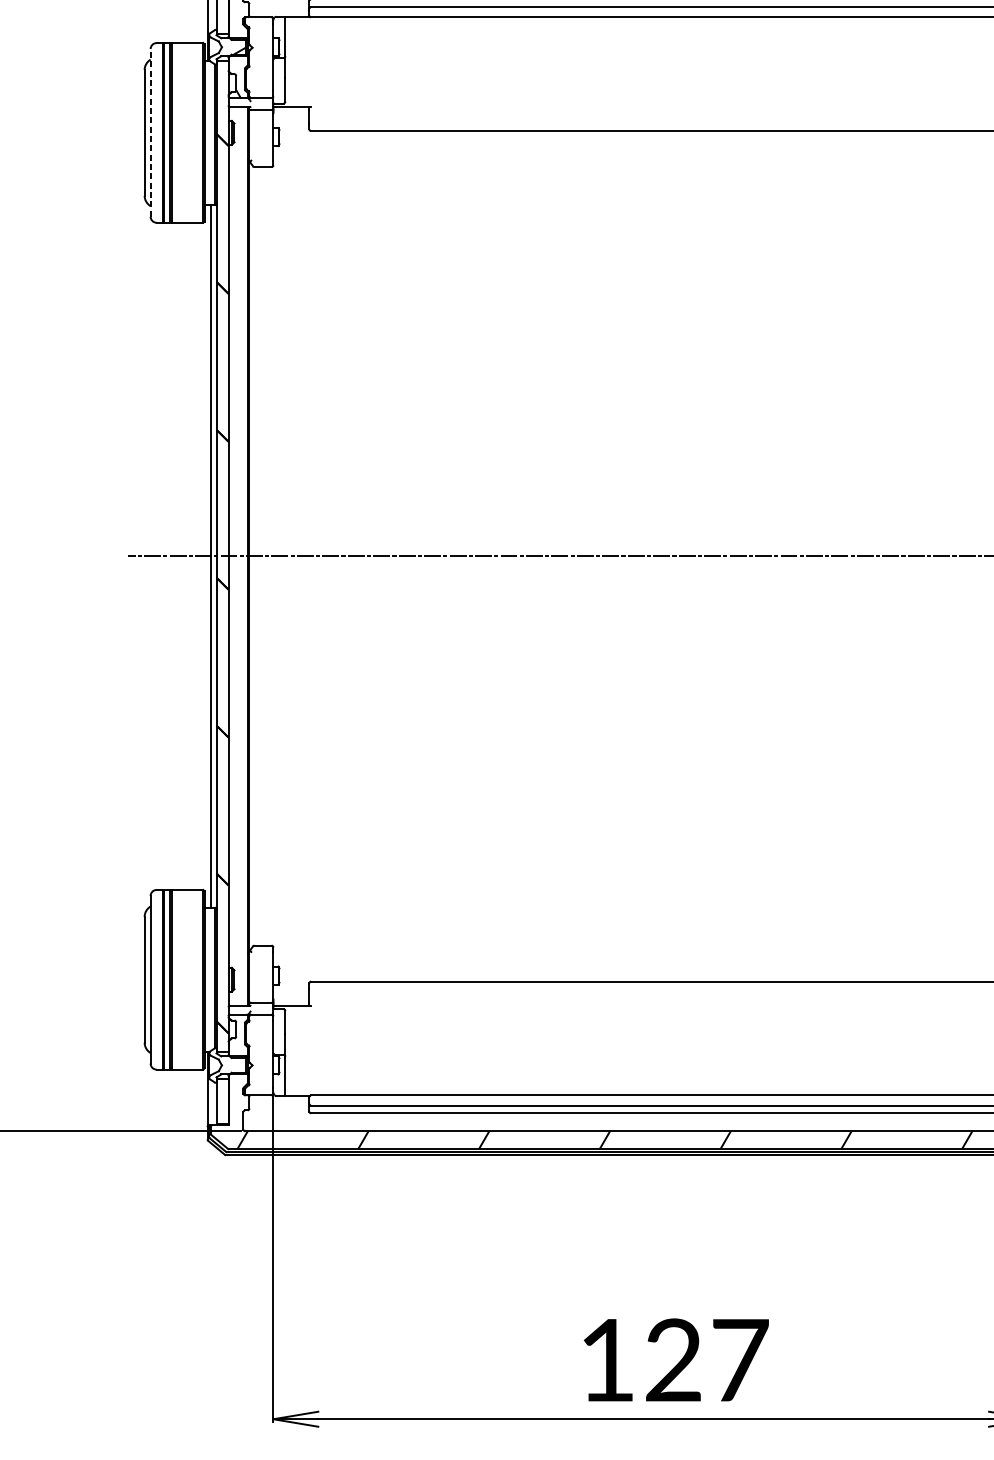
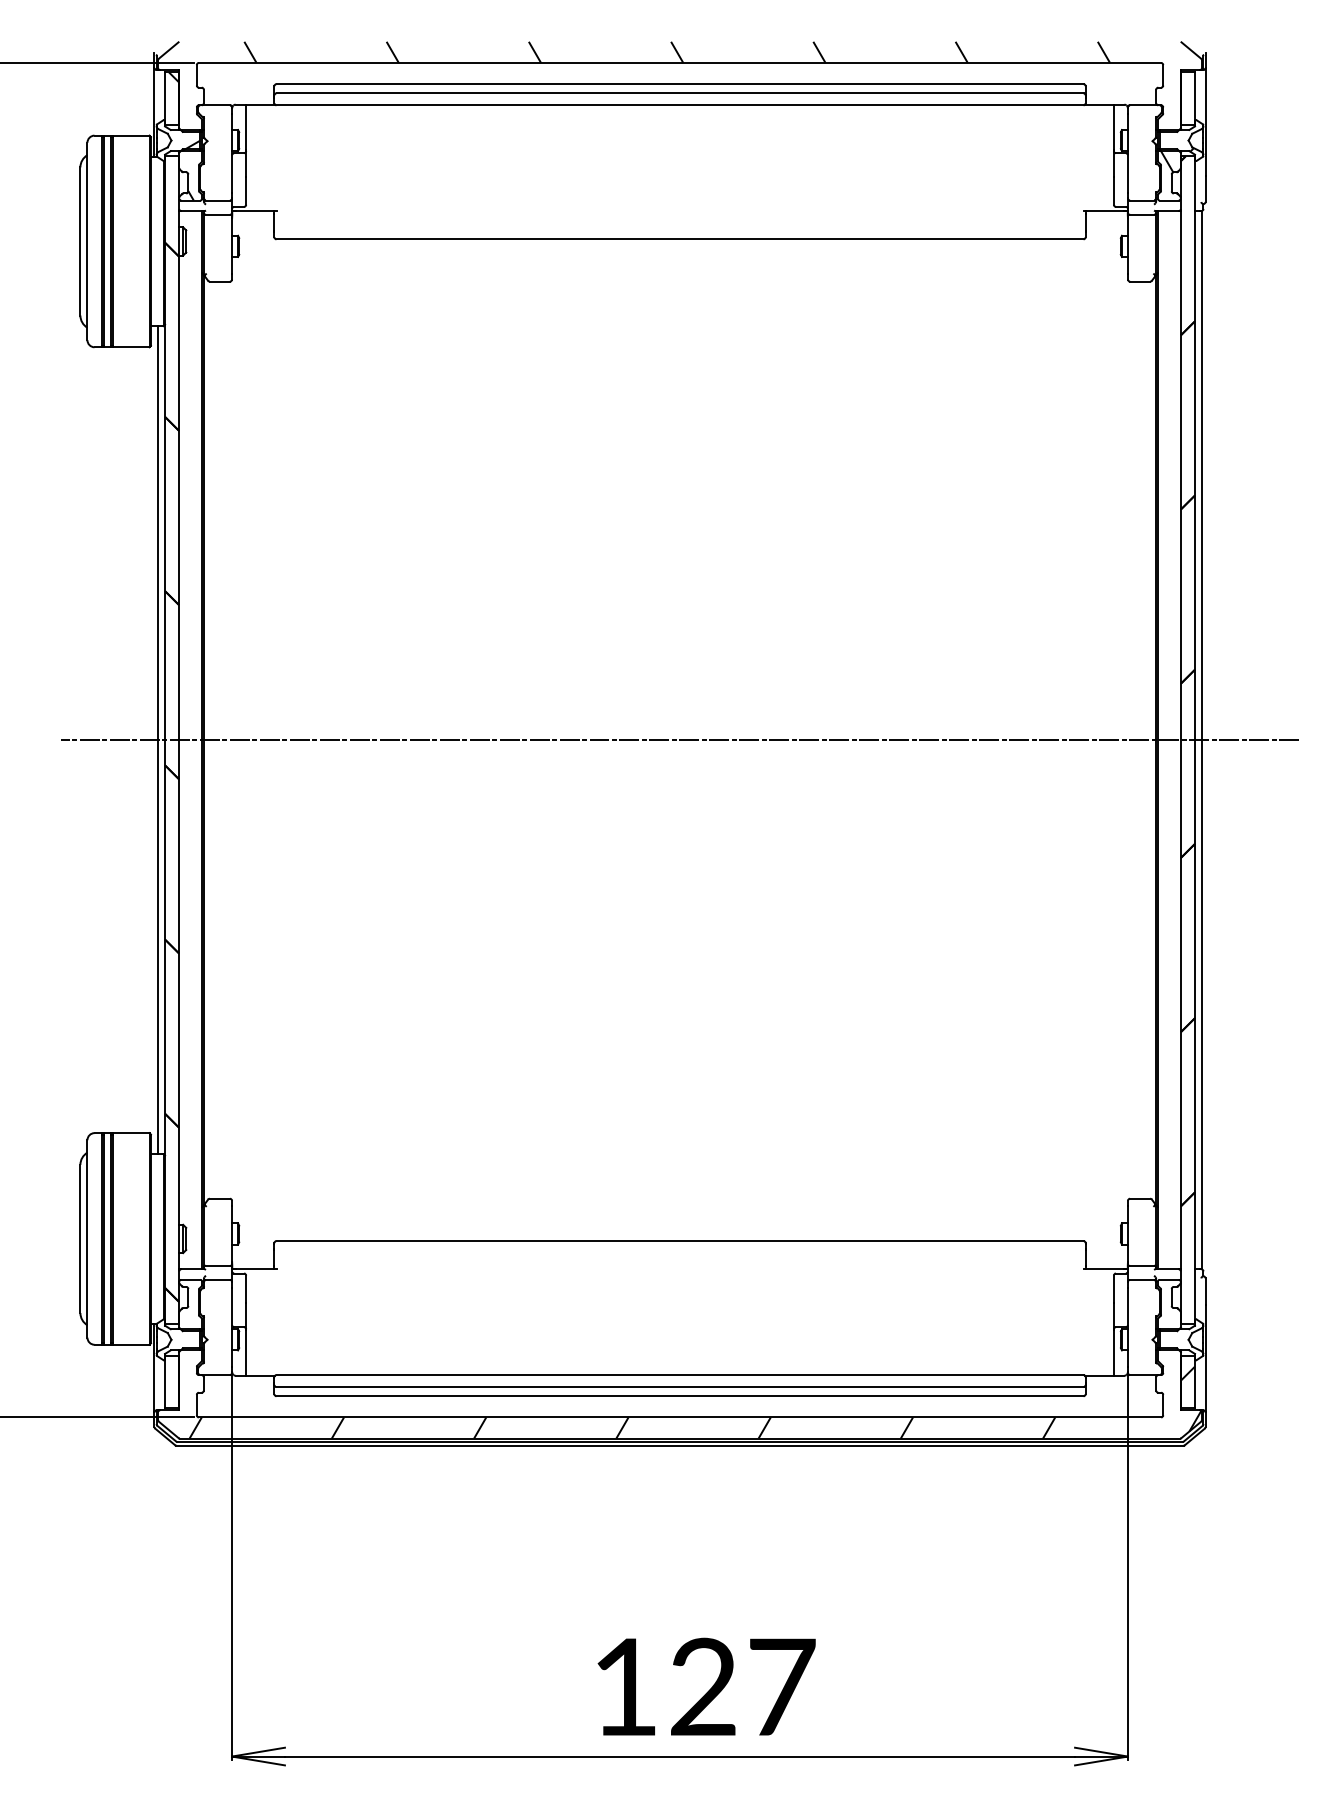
line: (150, 132) -> (87, 241), dashed -> solid

